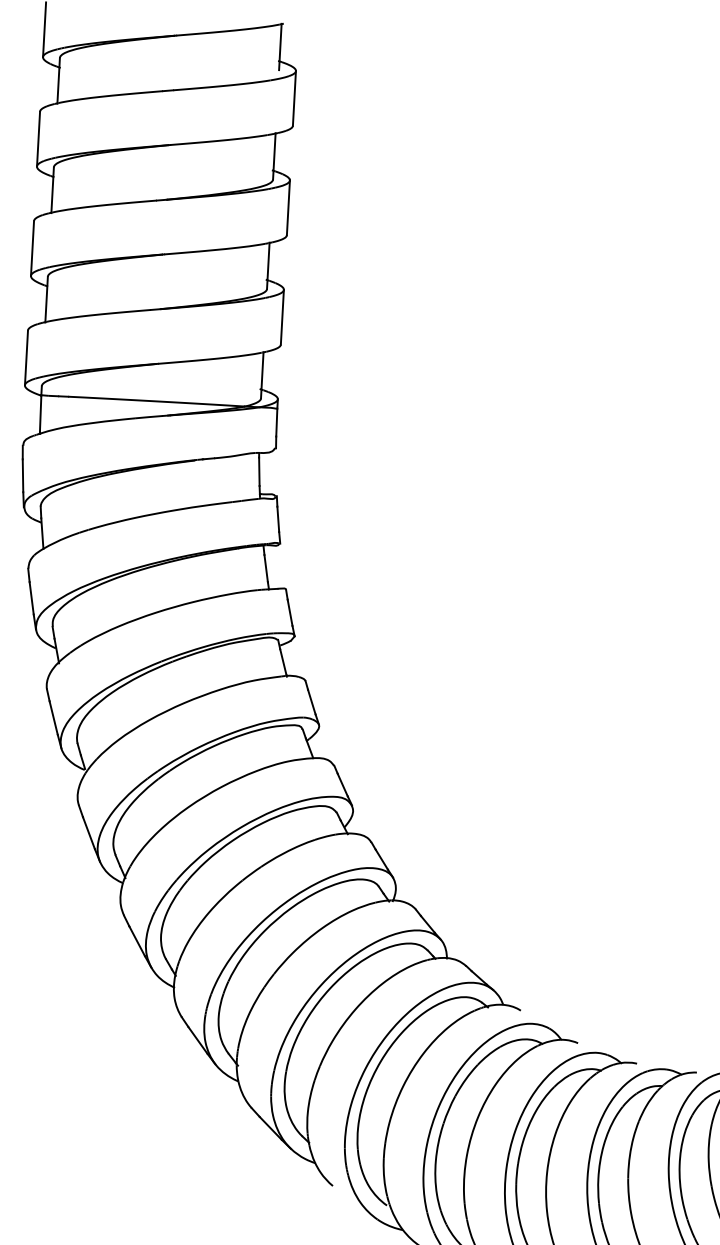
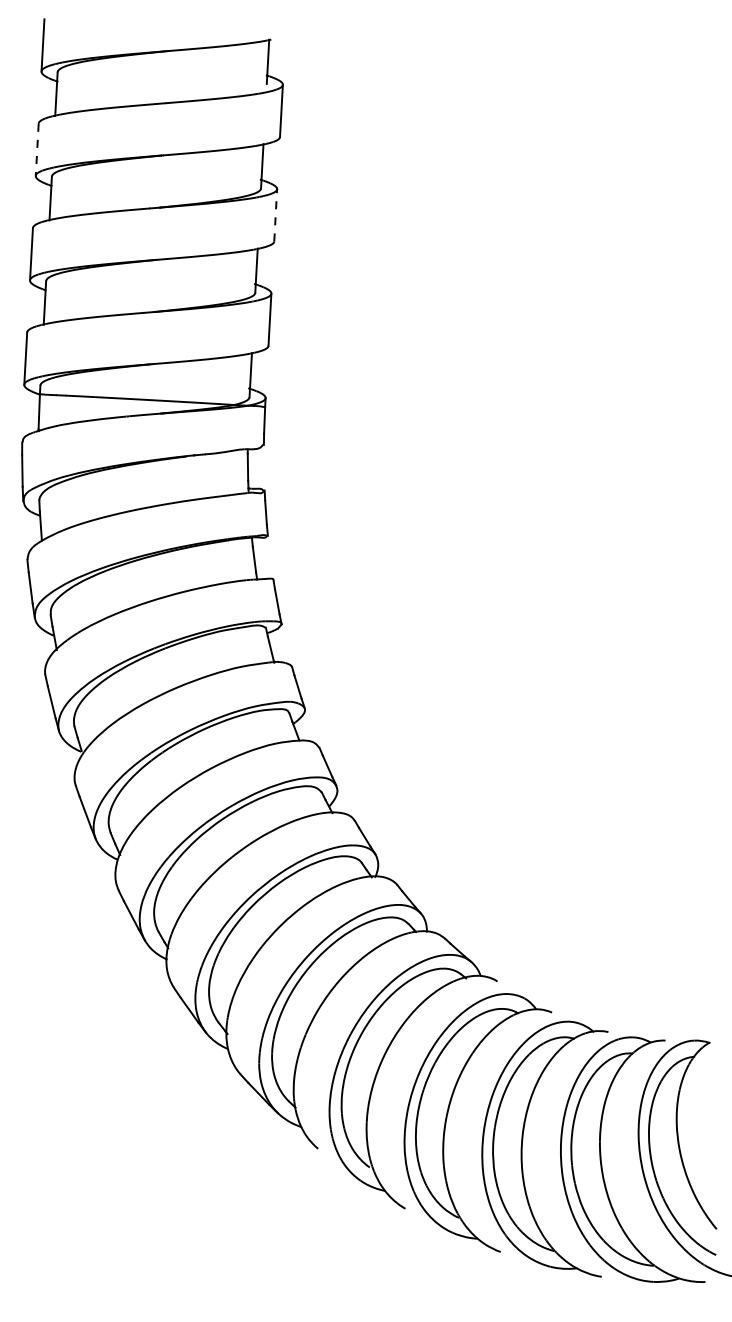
line: (38, 139) -> (37, 150), solid -> dashed
line: (288, 206) -> (275, 214), solid -> dashed

